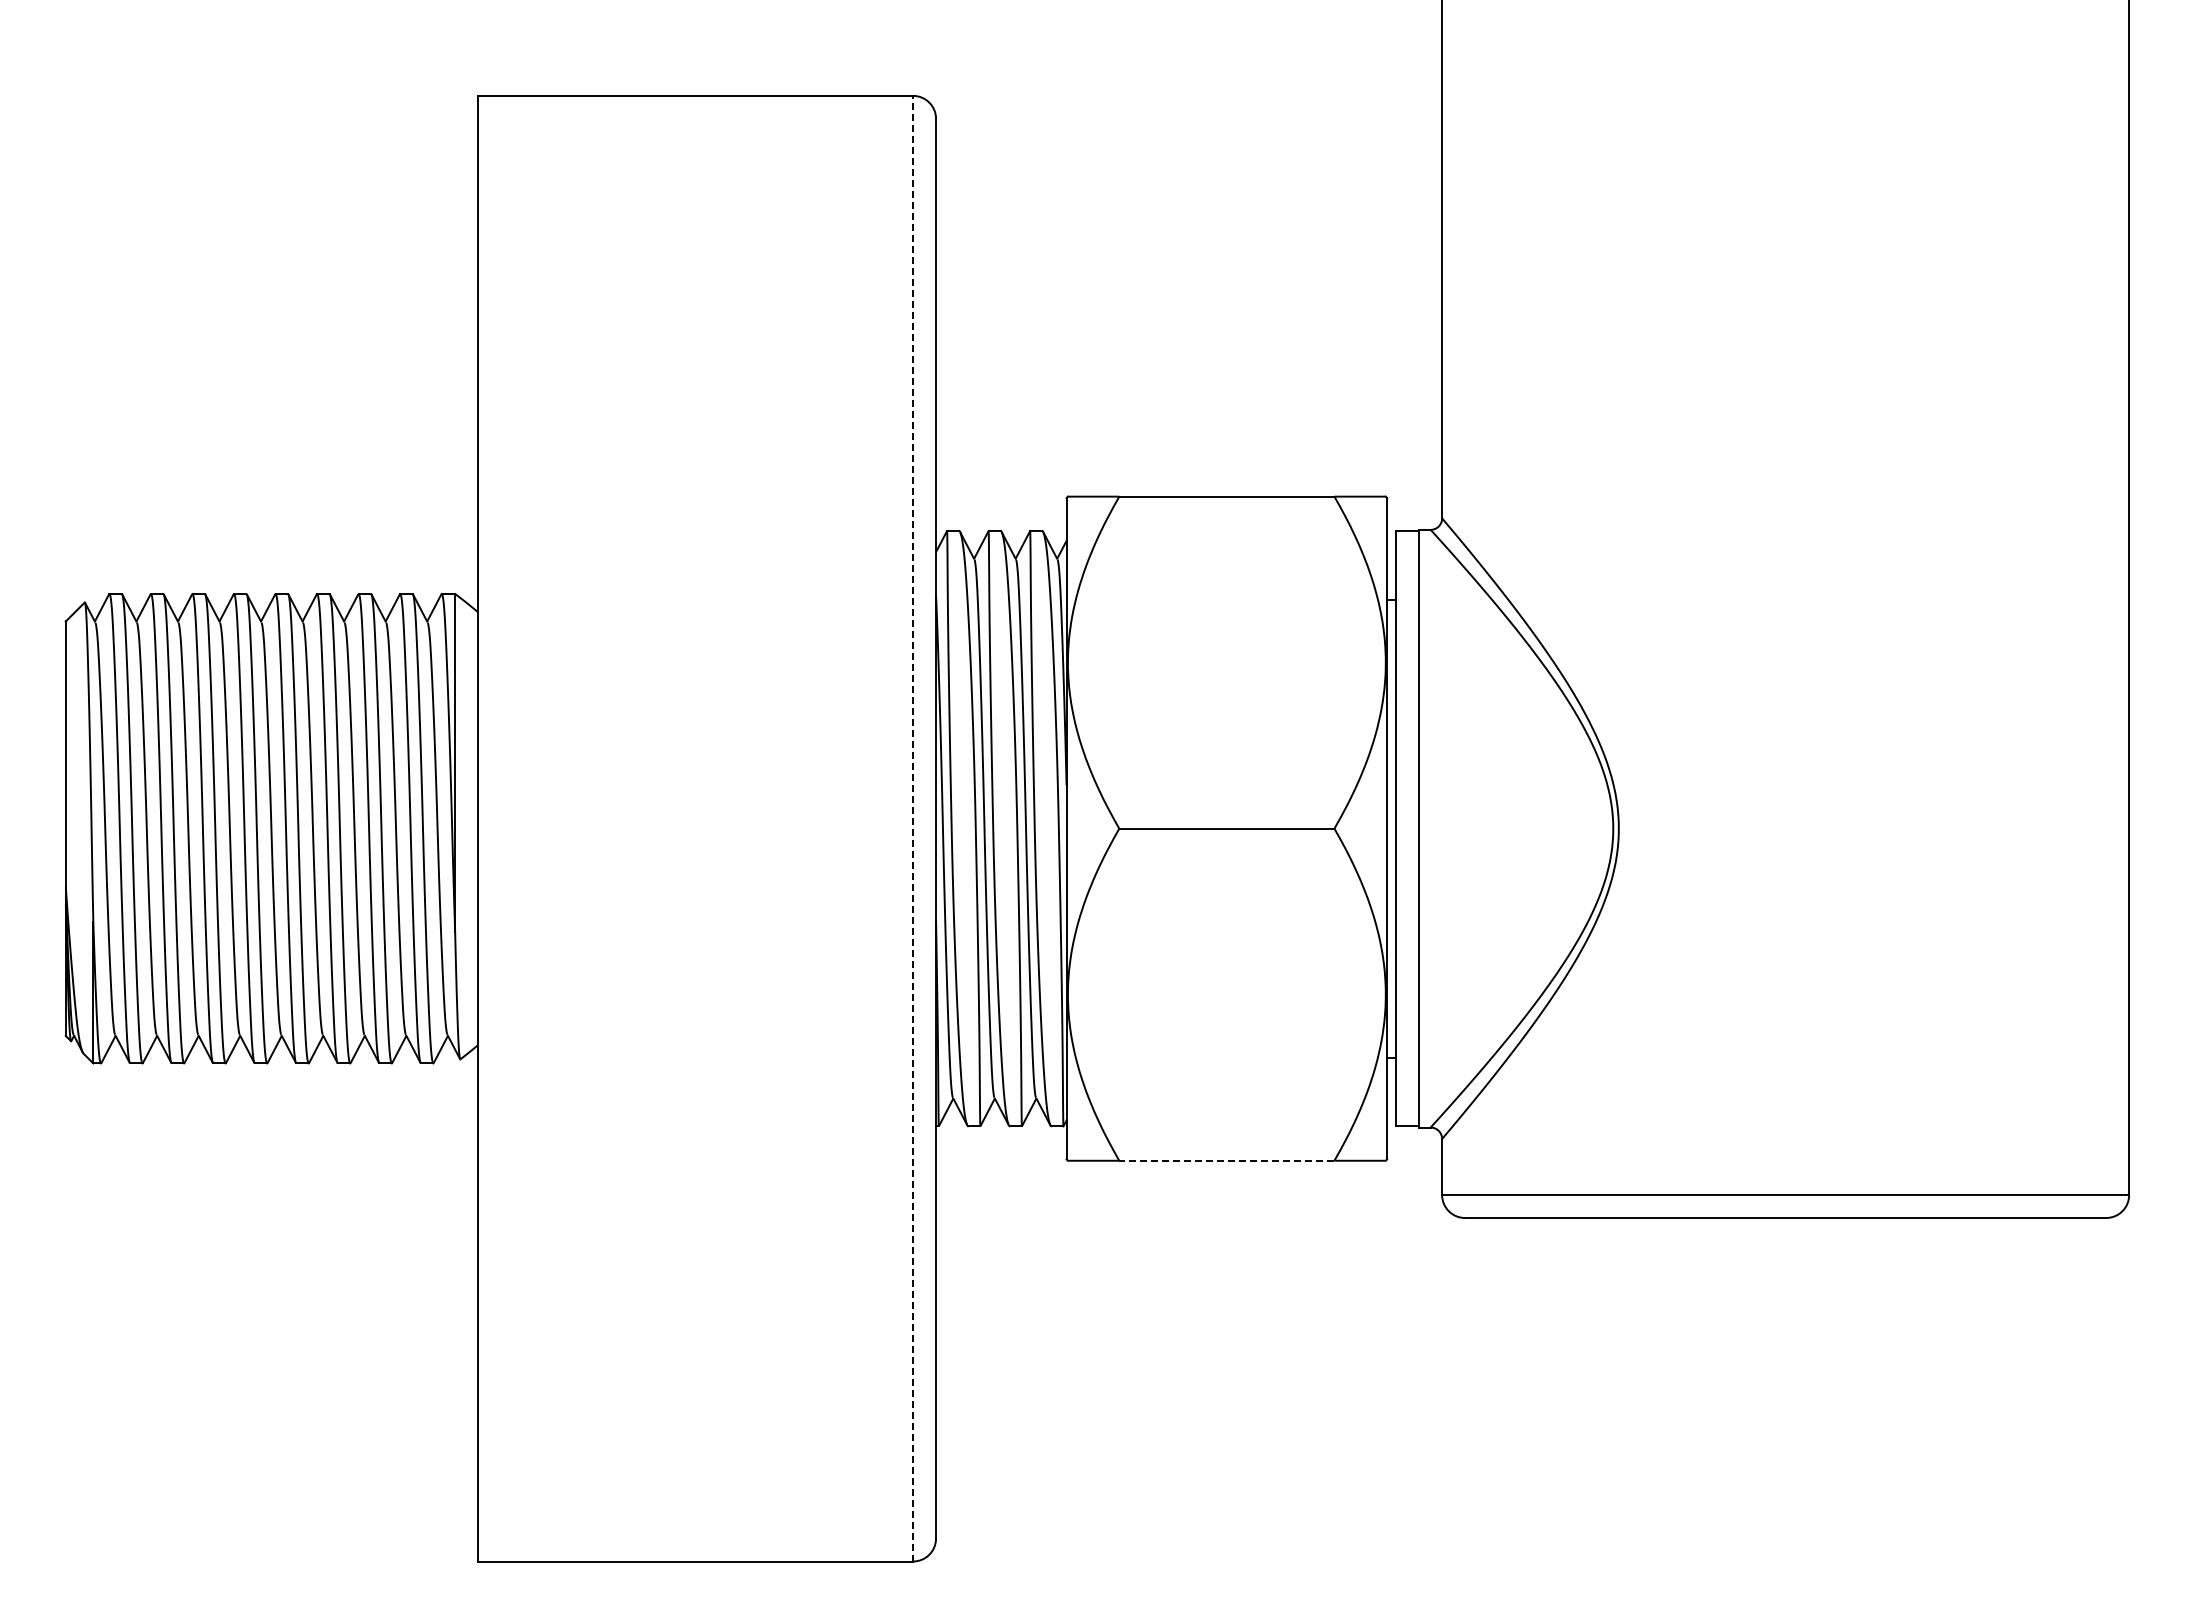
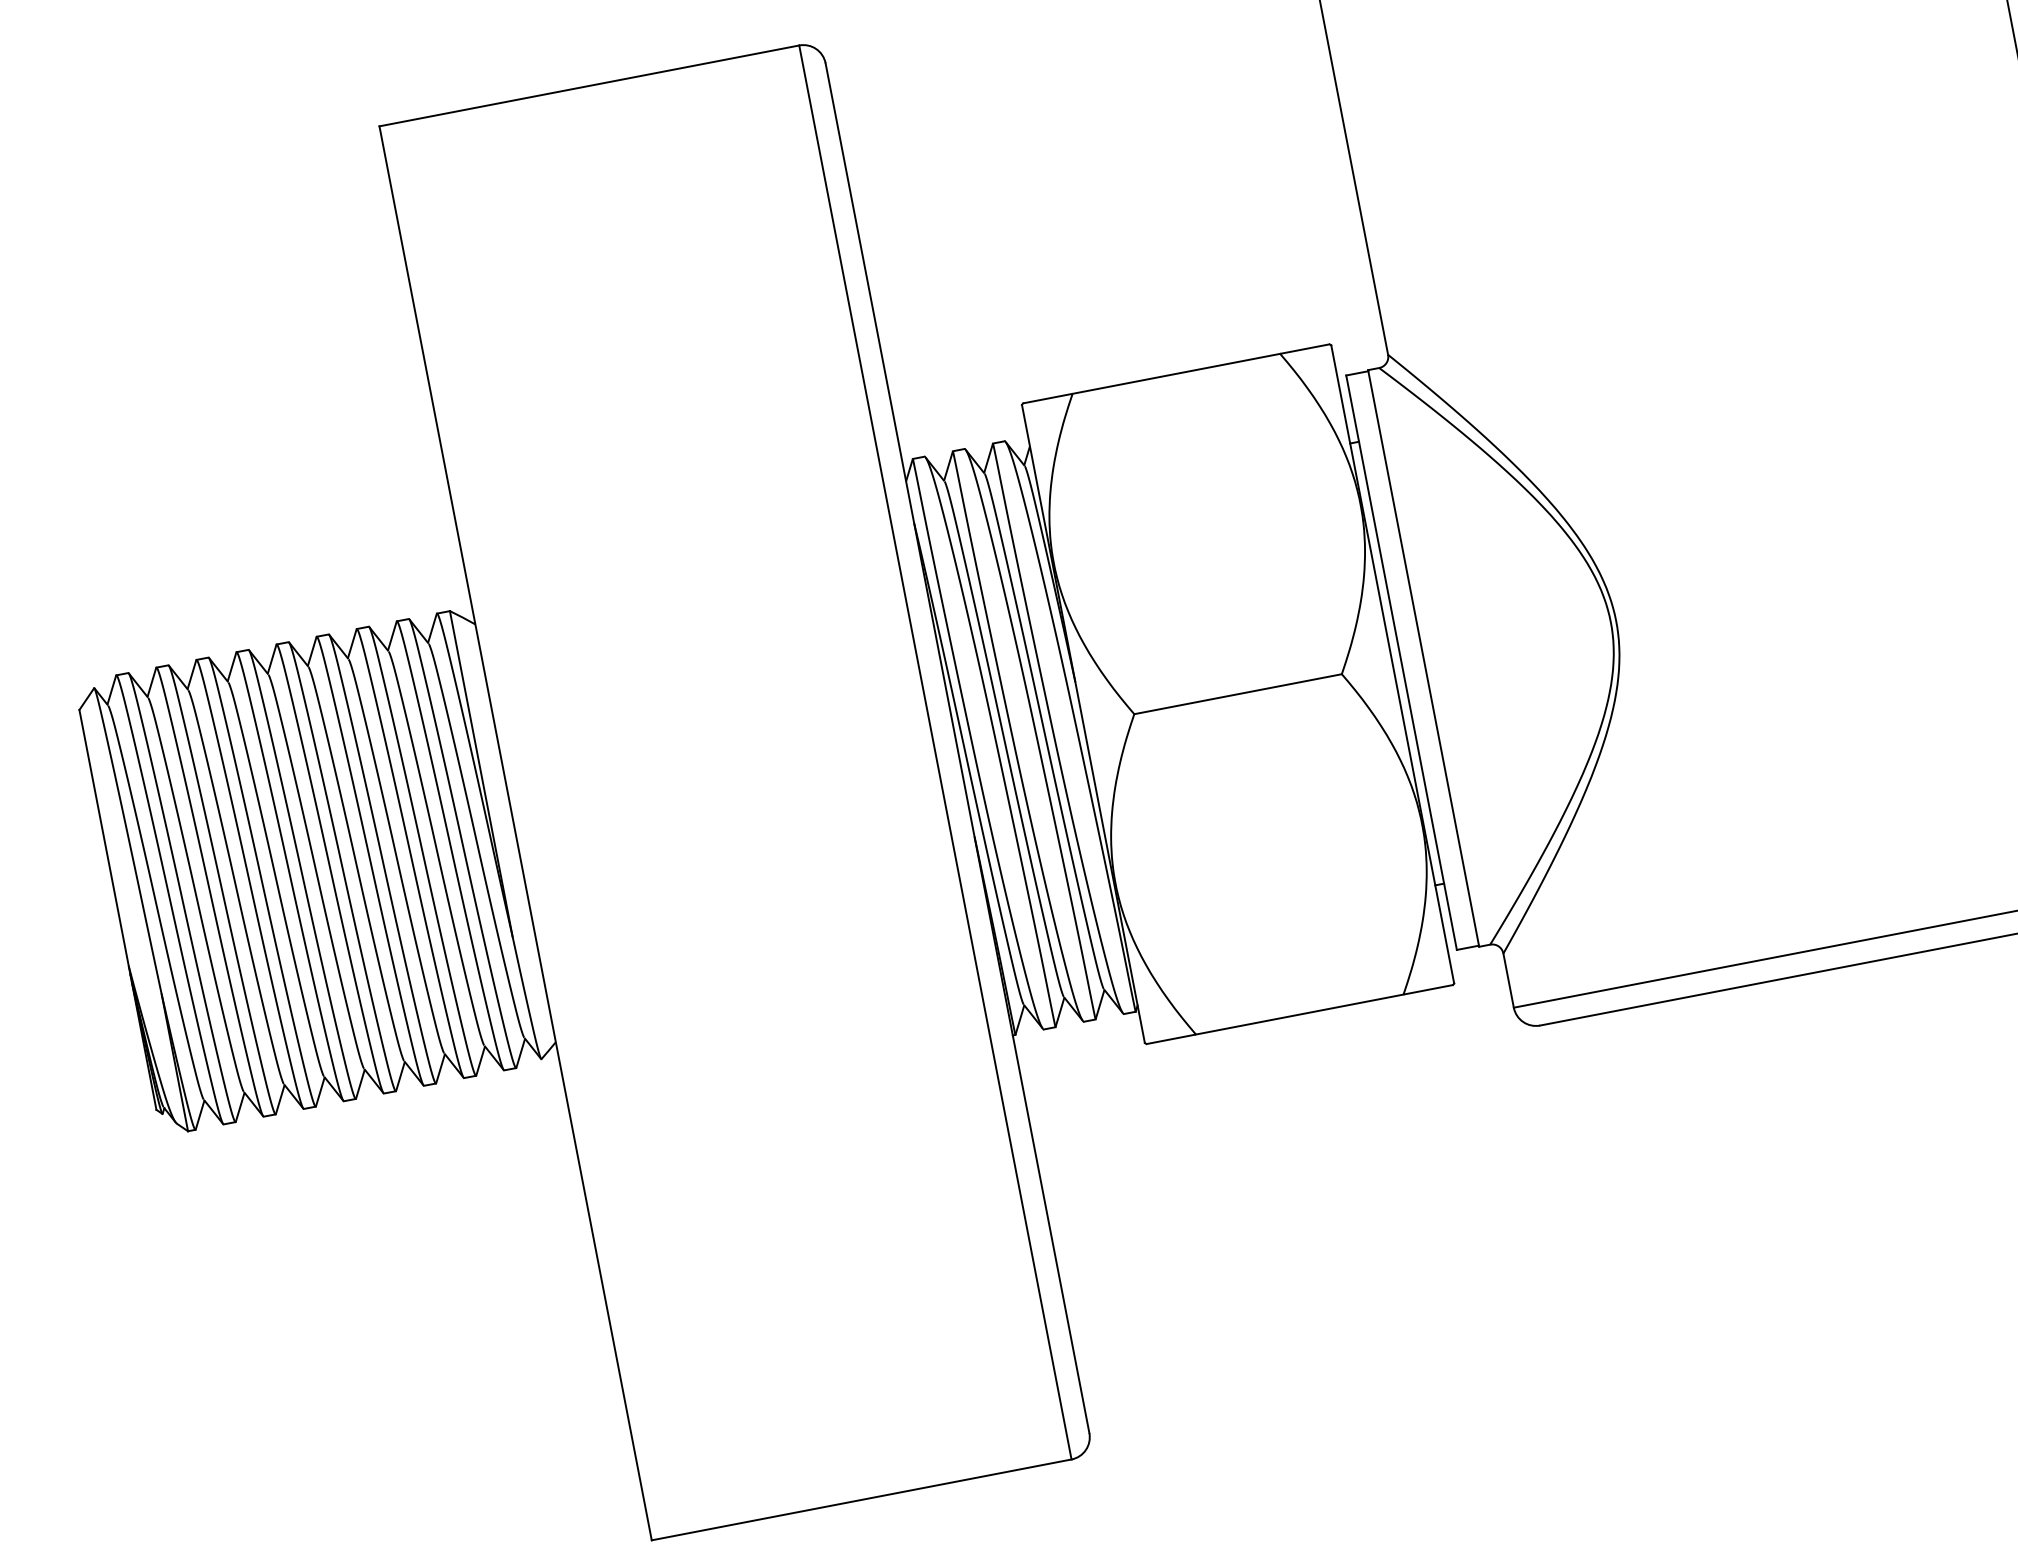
line: (913, 828) -> (935, 752), dashed -> solid
line: (1226, 1160) -> (1299, 1014), dashed -> solid

